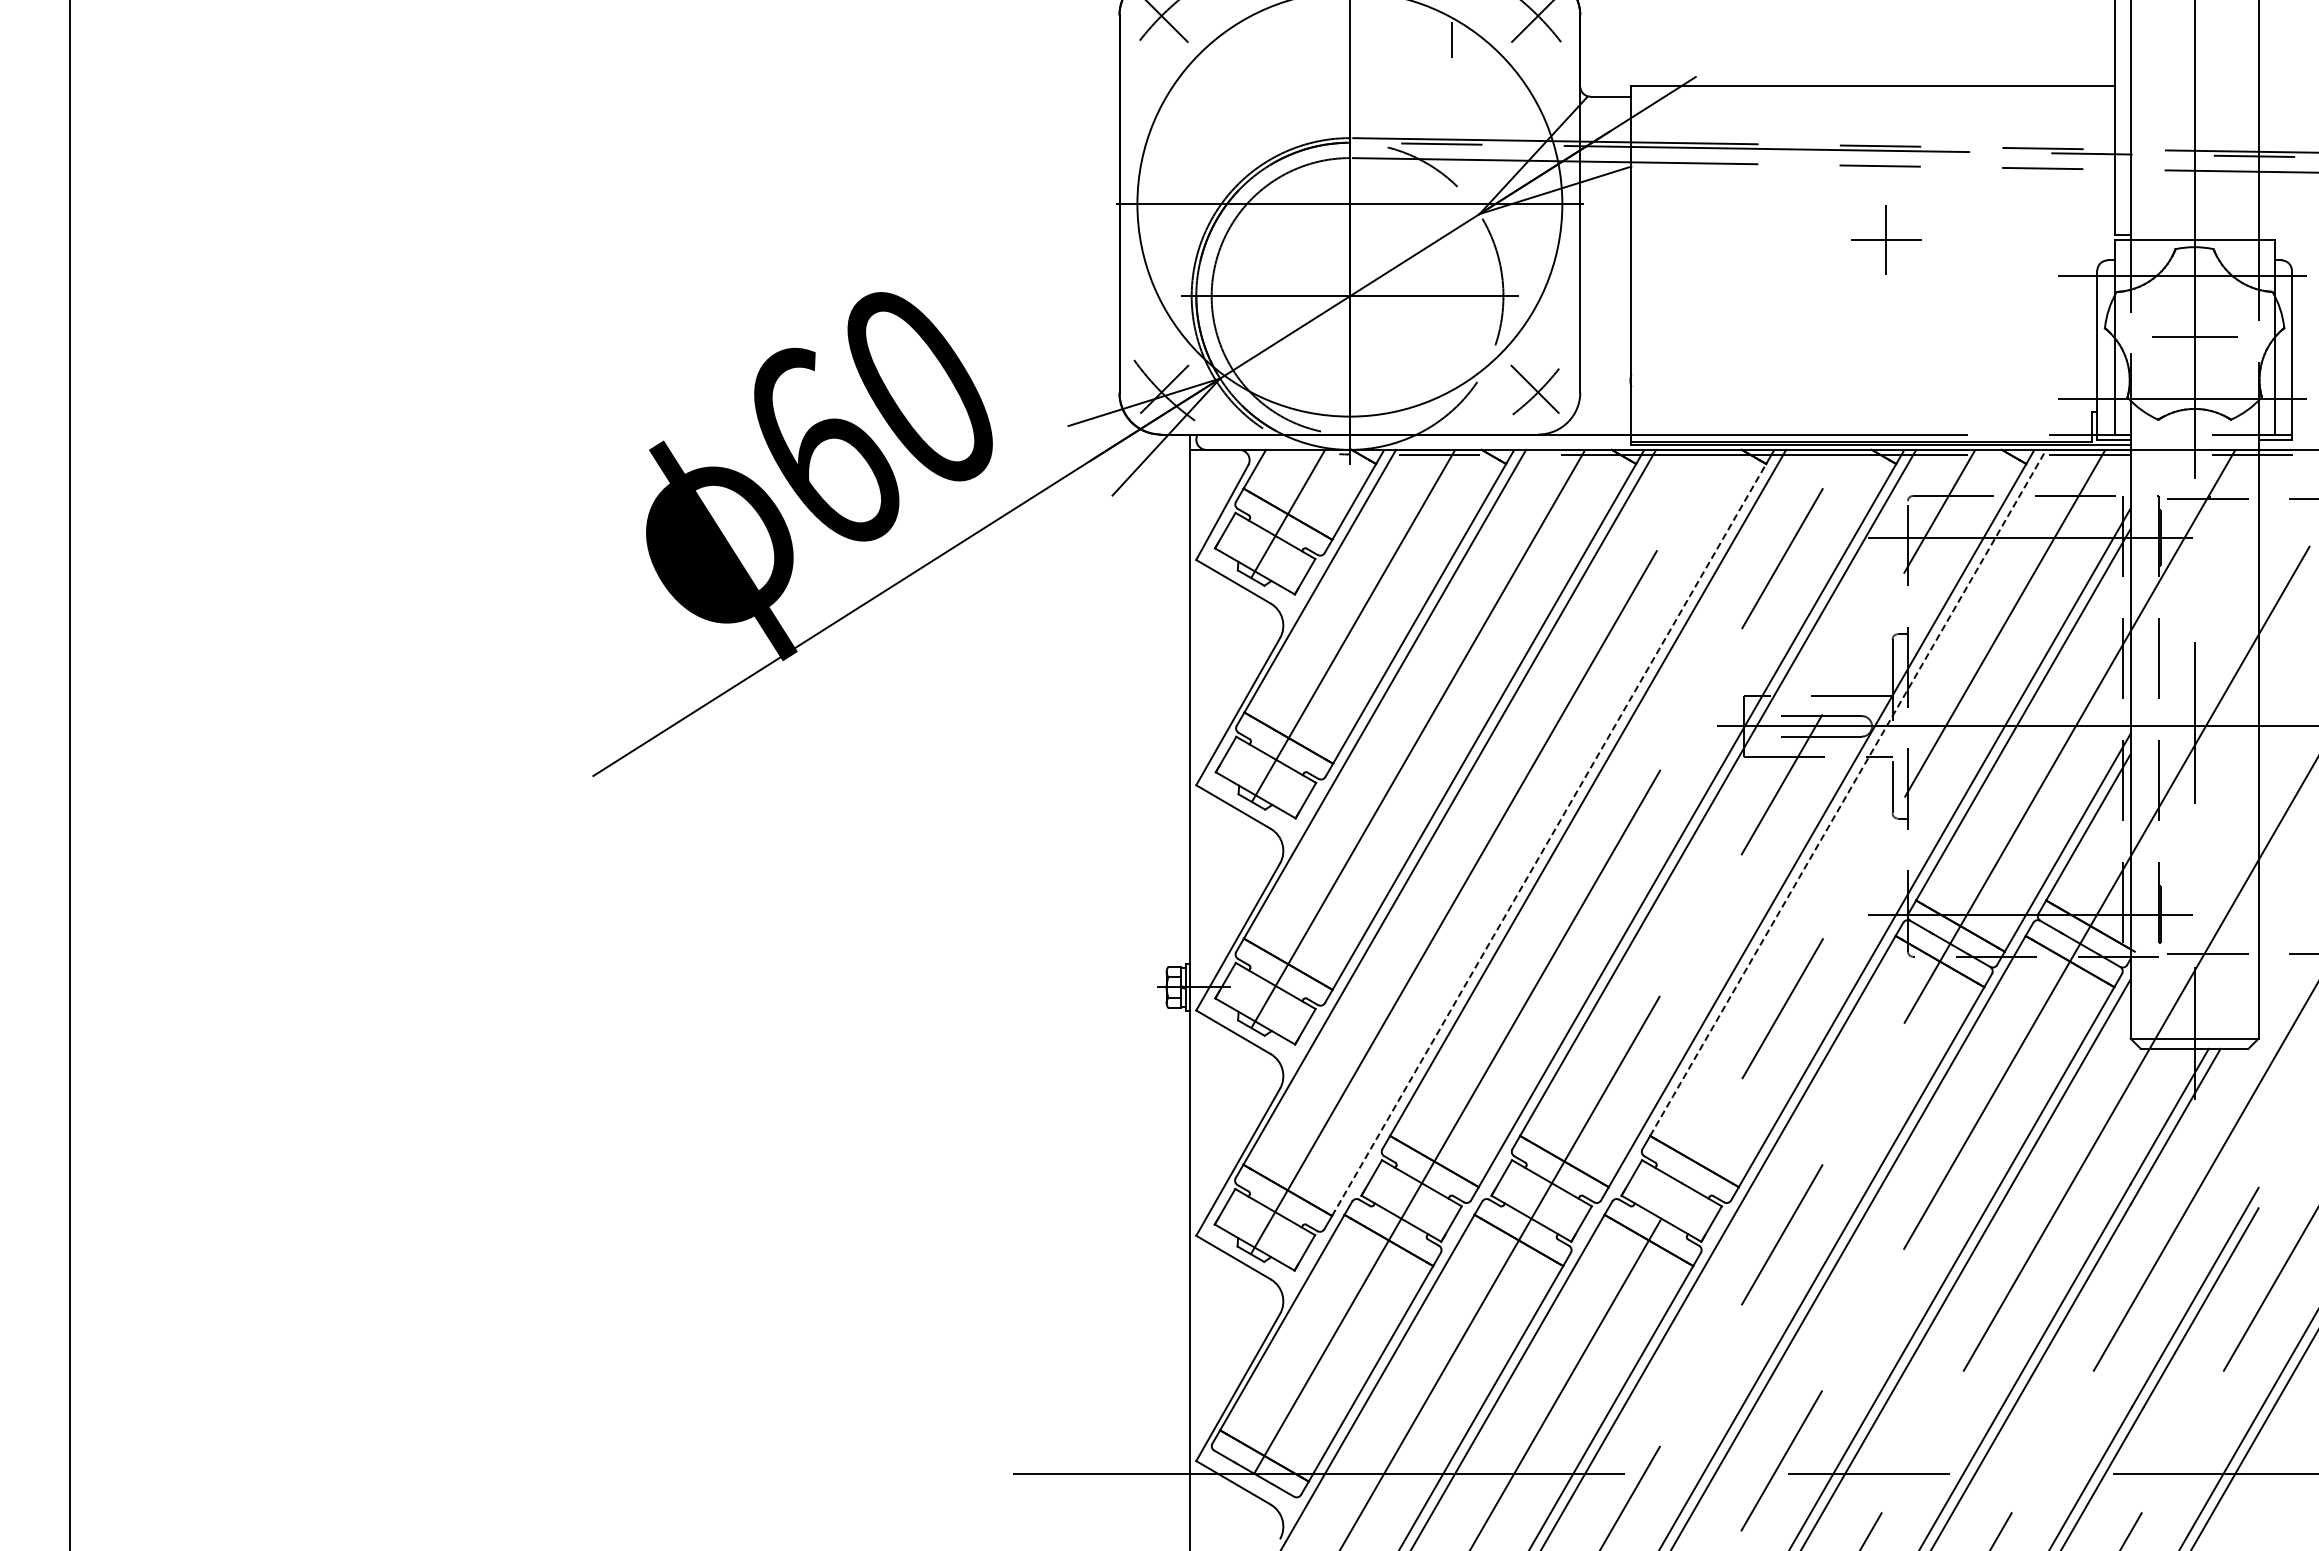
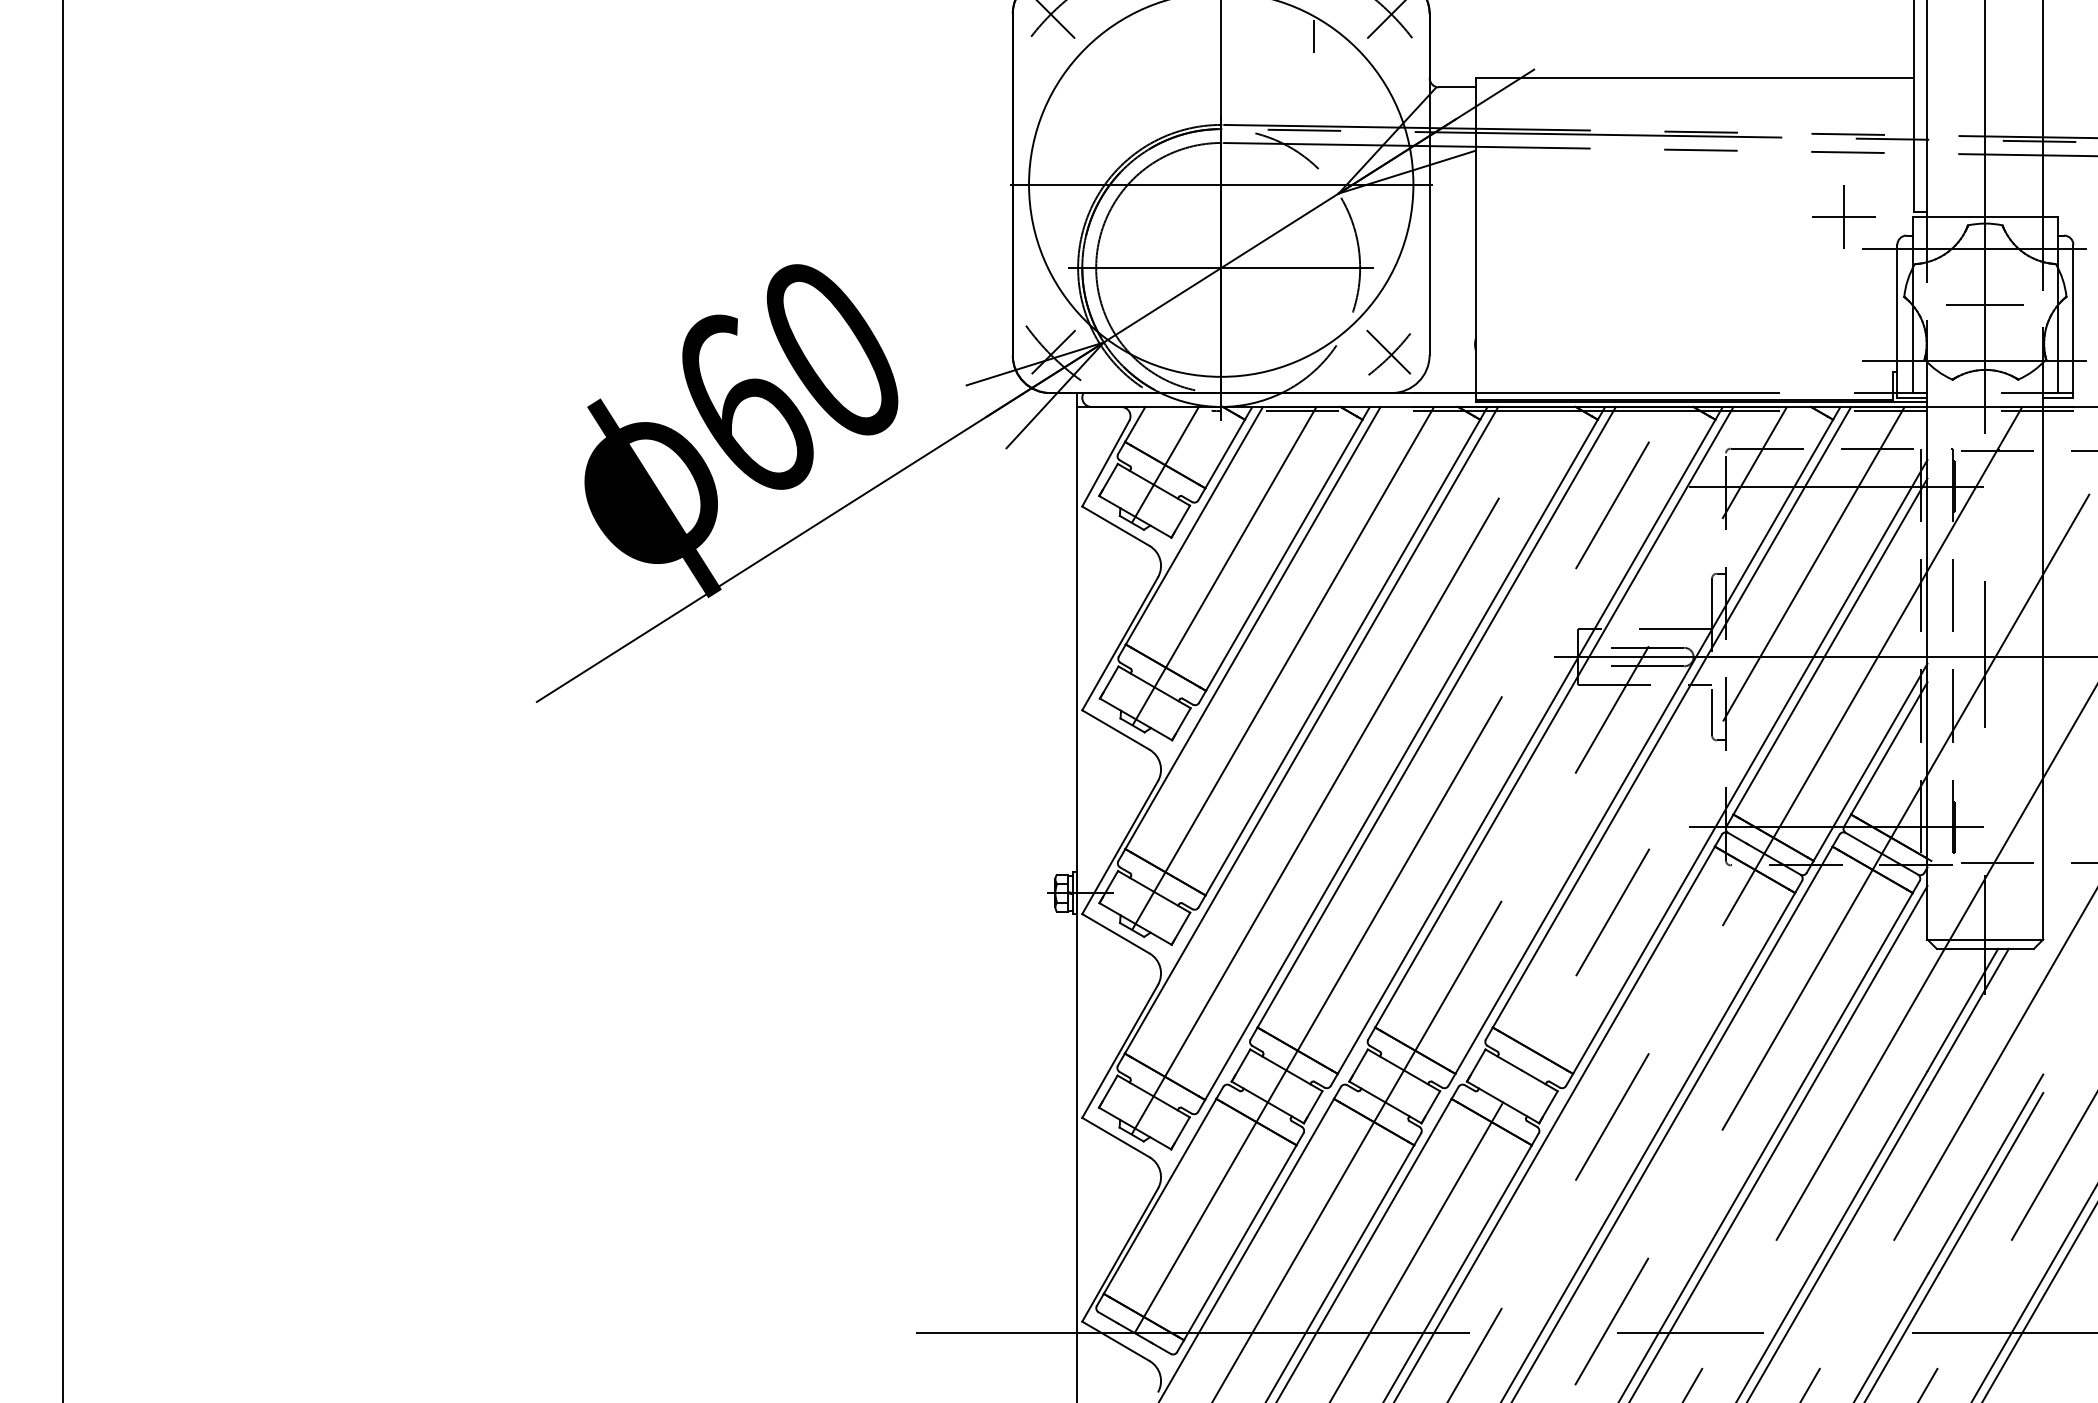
part: (1886, 239) -> (1844, 216), moved
line: (1848, 792) -> (1672, 716), dashed -> solid
line: (1549, 839) -> (1401, 759), dashed -> solid

